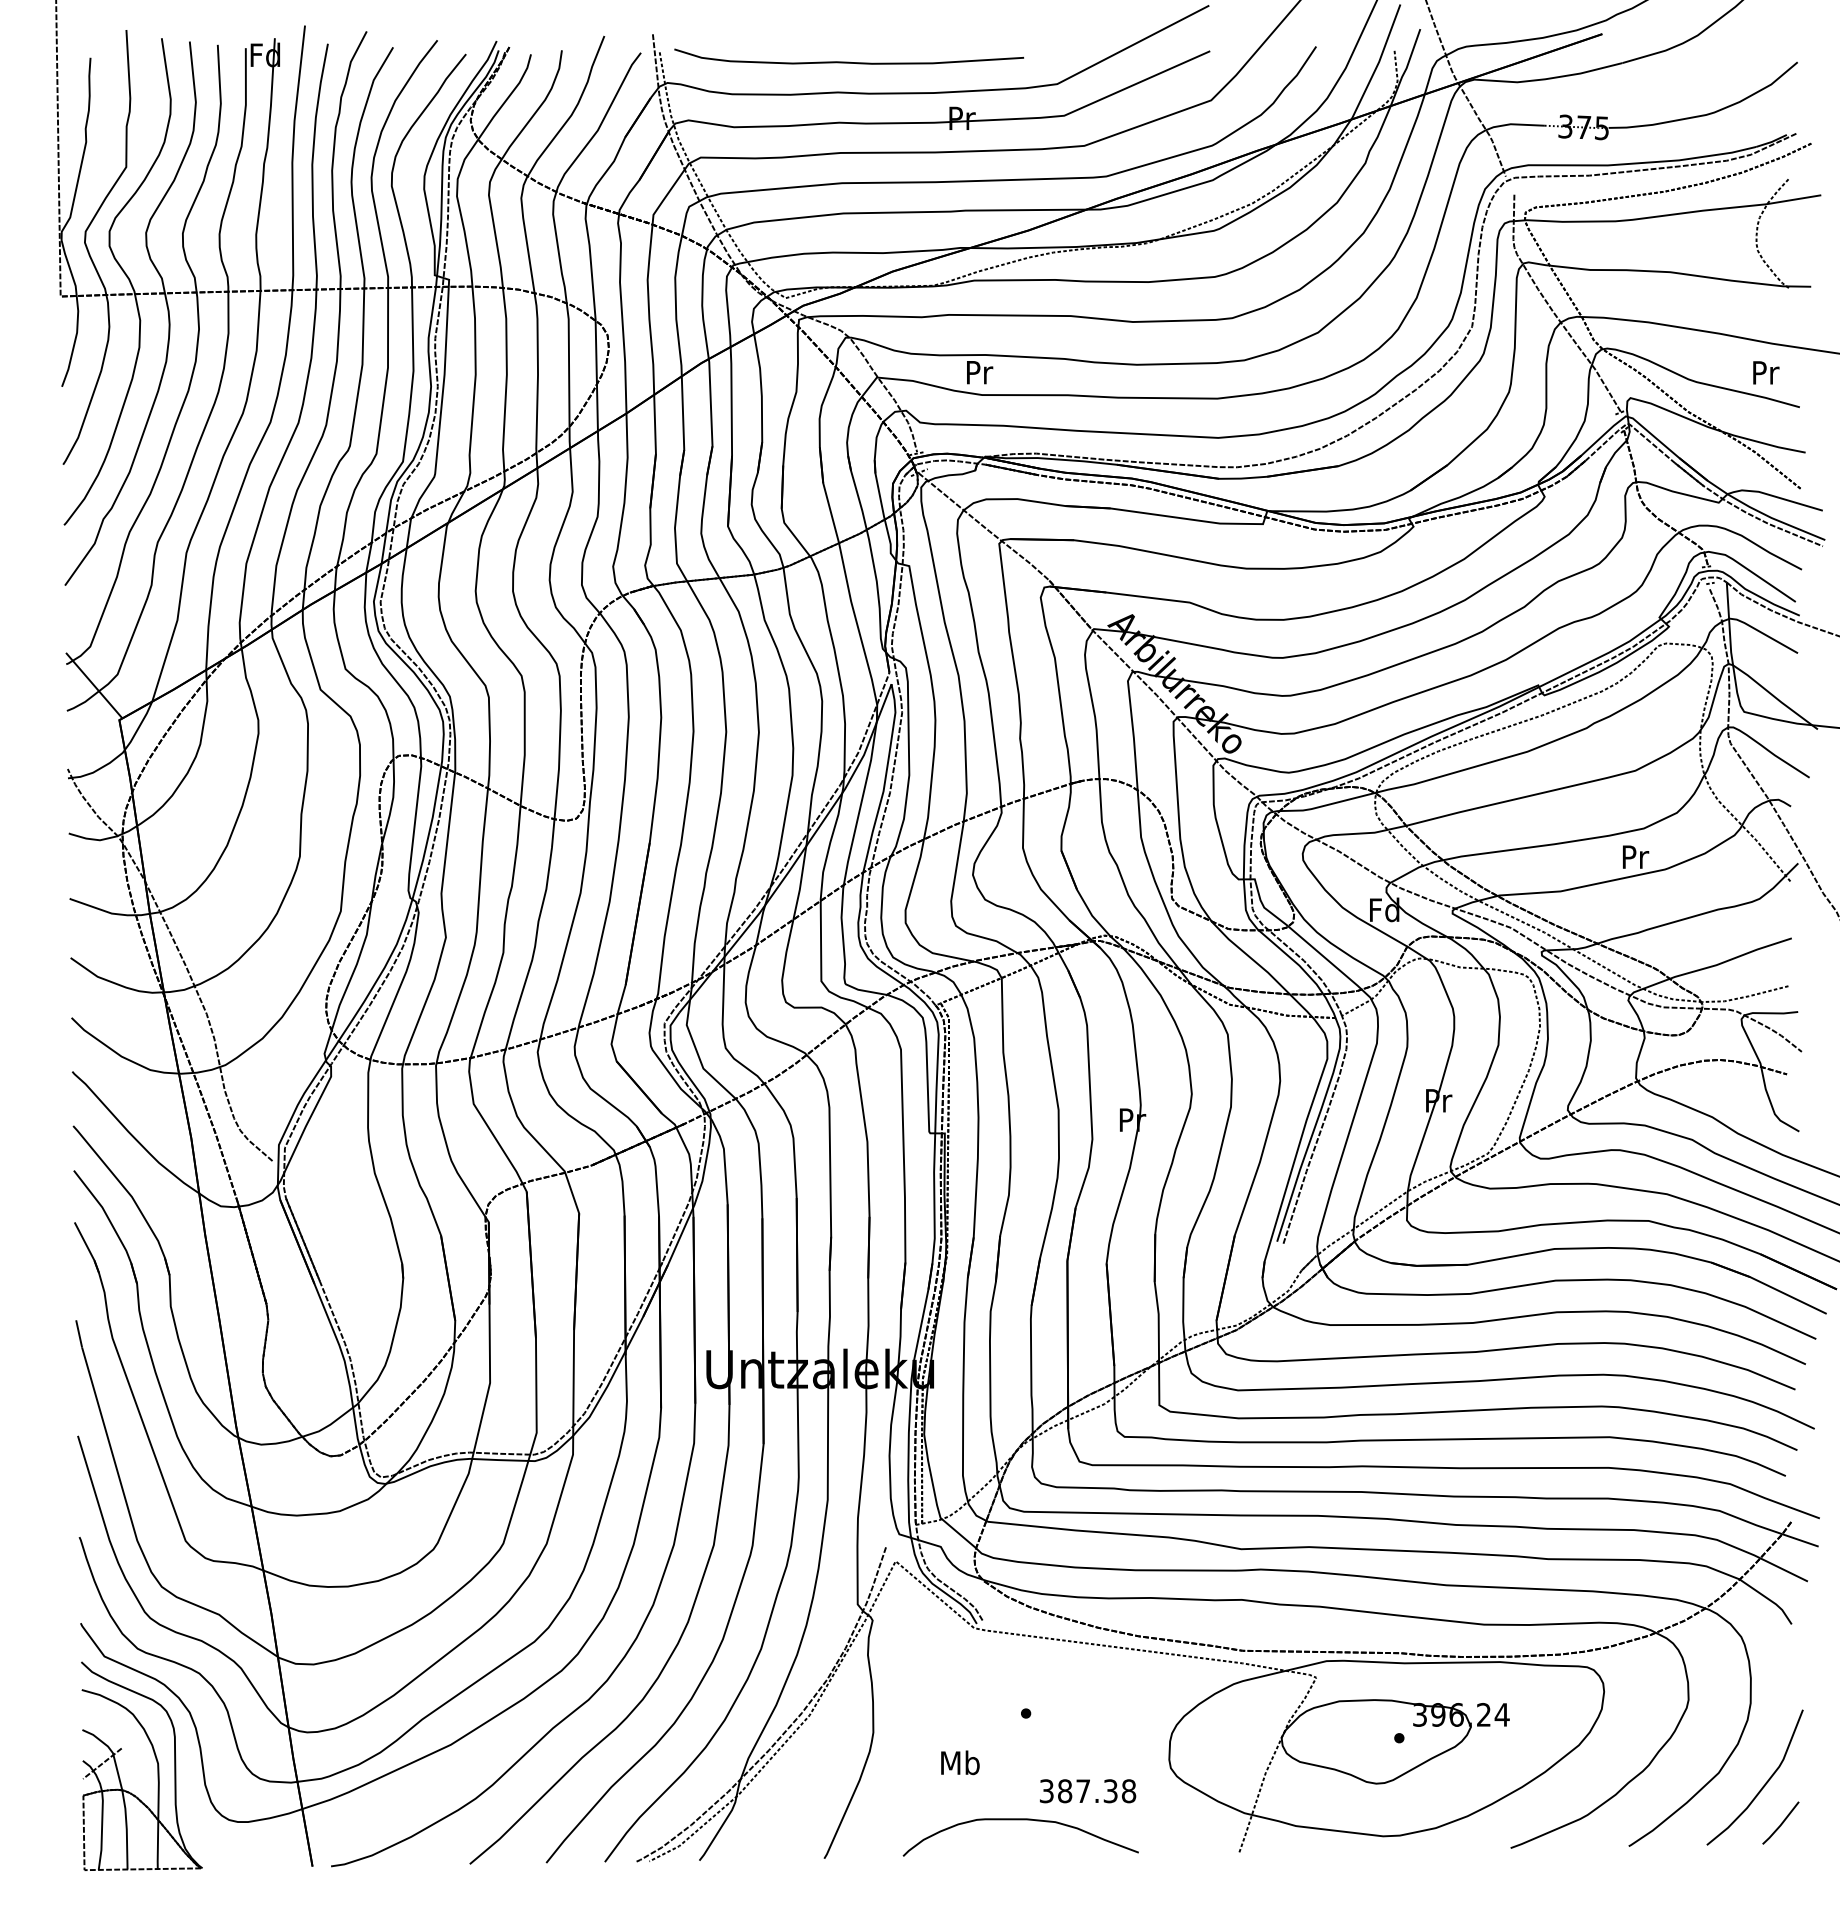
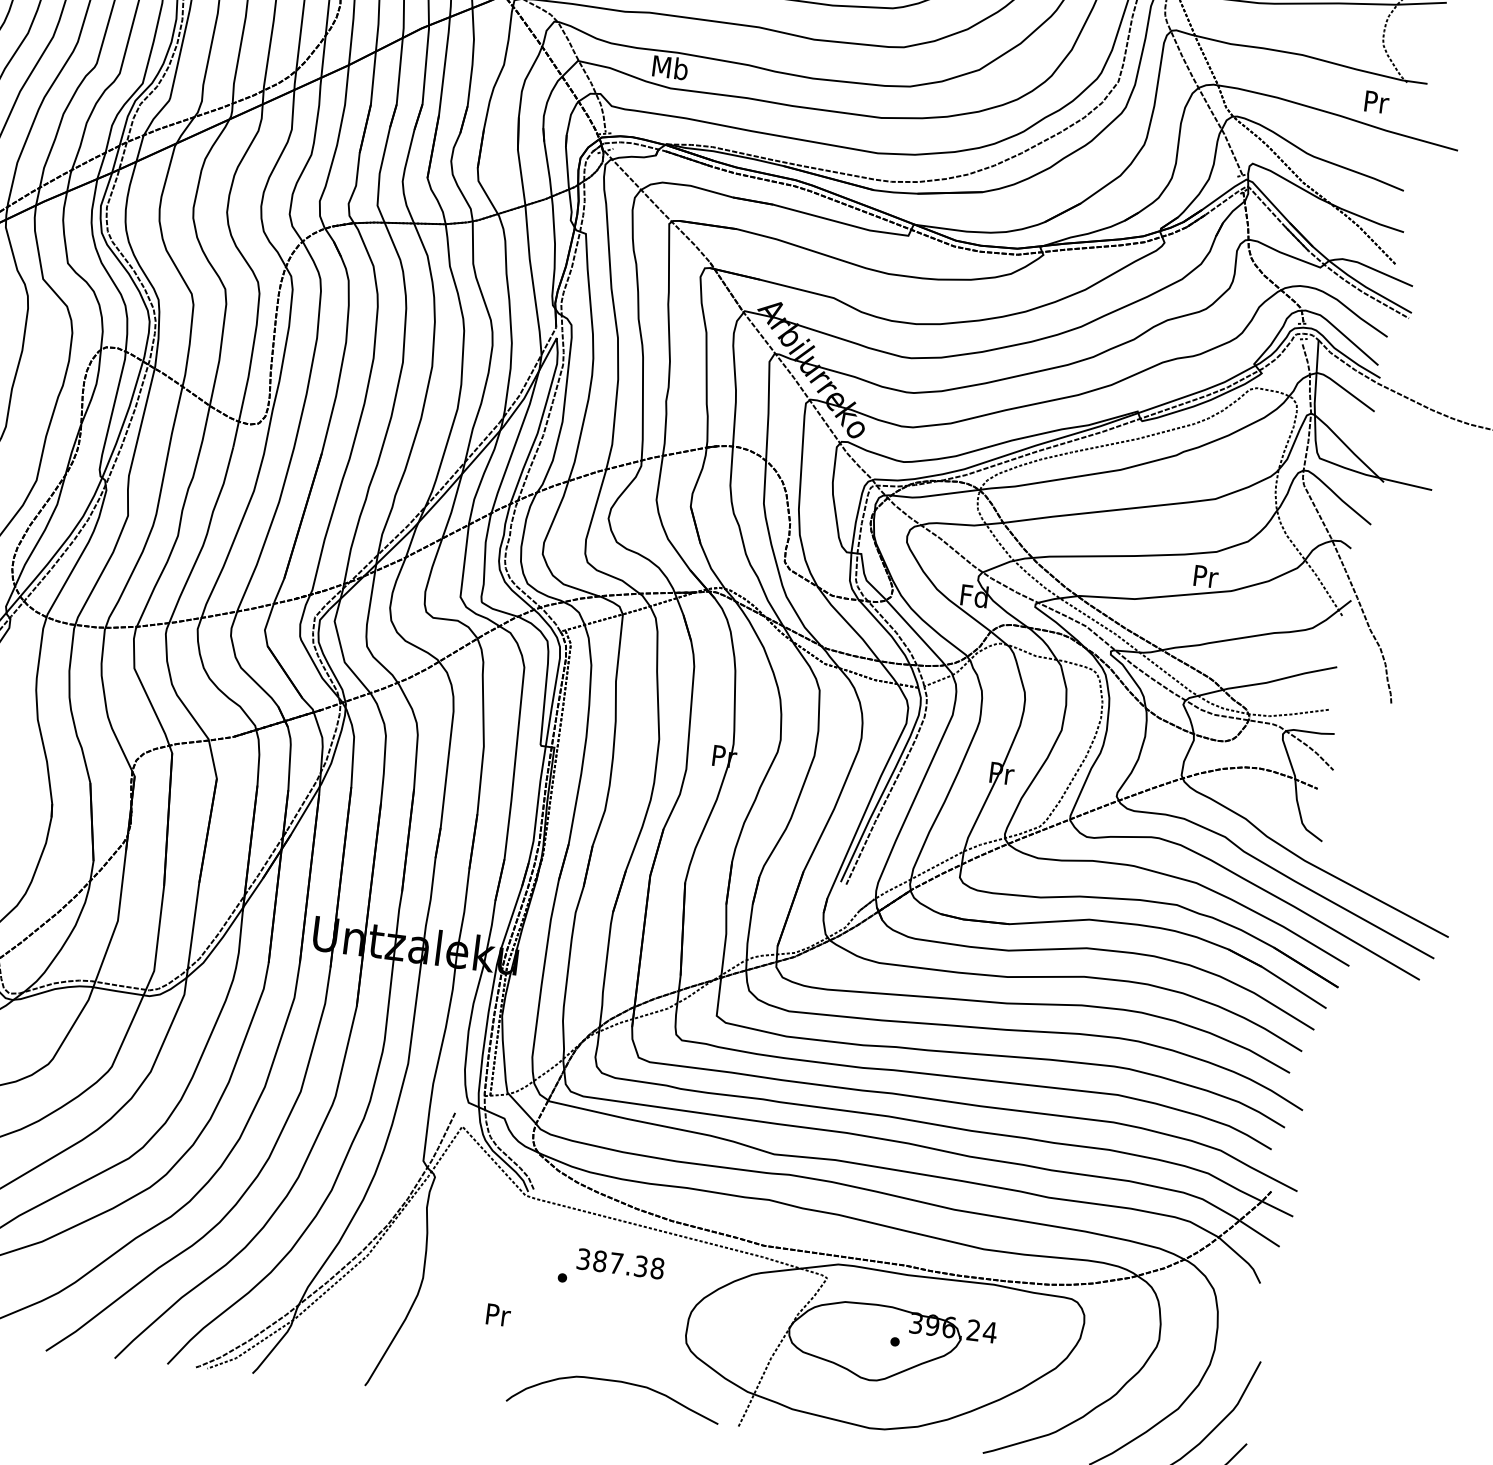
text: (979, 372) -> (670, 67), Pr -> Mb
text: (1766, 372) -> (1377, 102), moved
text: (960, 1762) -> (498, 1314), Mb -> Pr
text: (1088, 1791) -> (621, 1264), moved
curve: (1020, 1820) -> (615, 1382), moved

